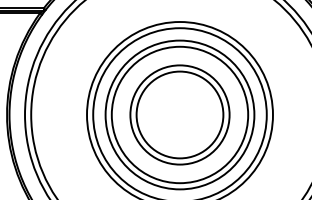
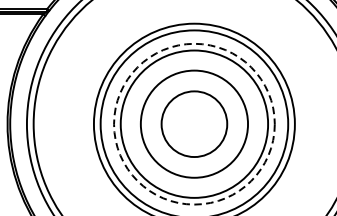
circle: (179, 114) -> (193, 123), size x0.7
circle: (179, 114) -> (193, 123), solid -> dashed

